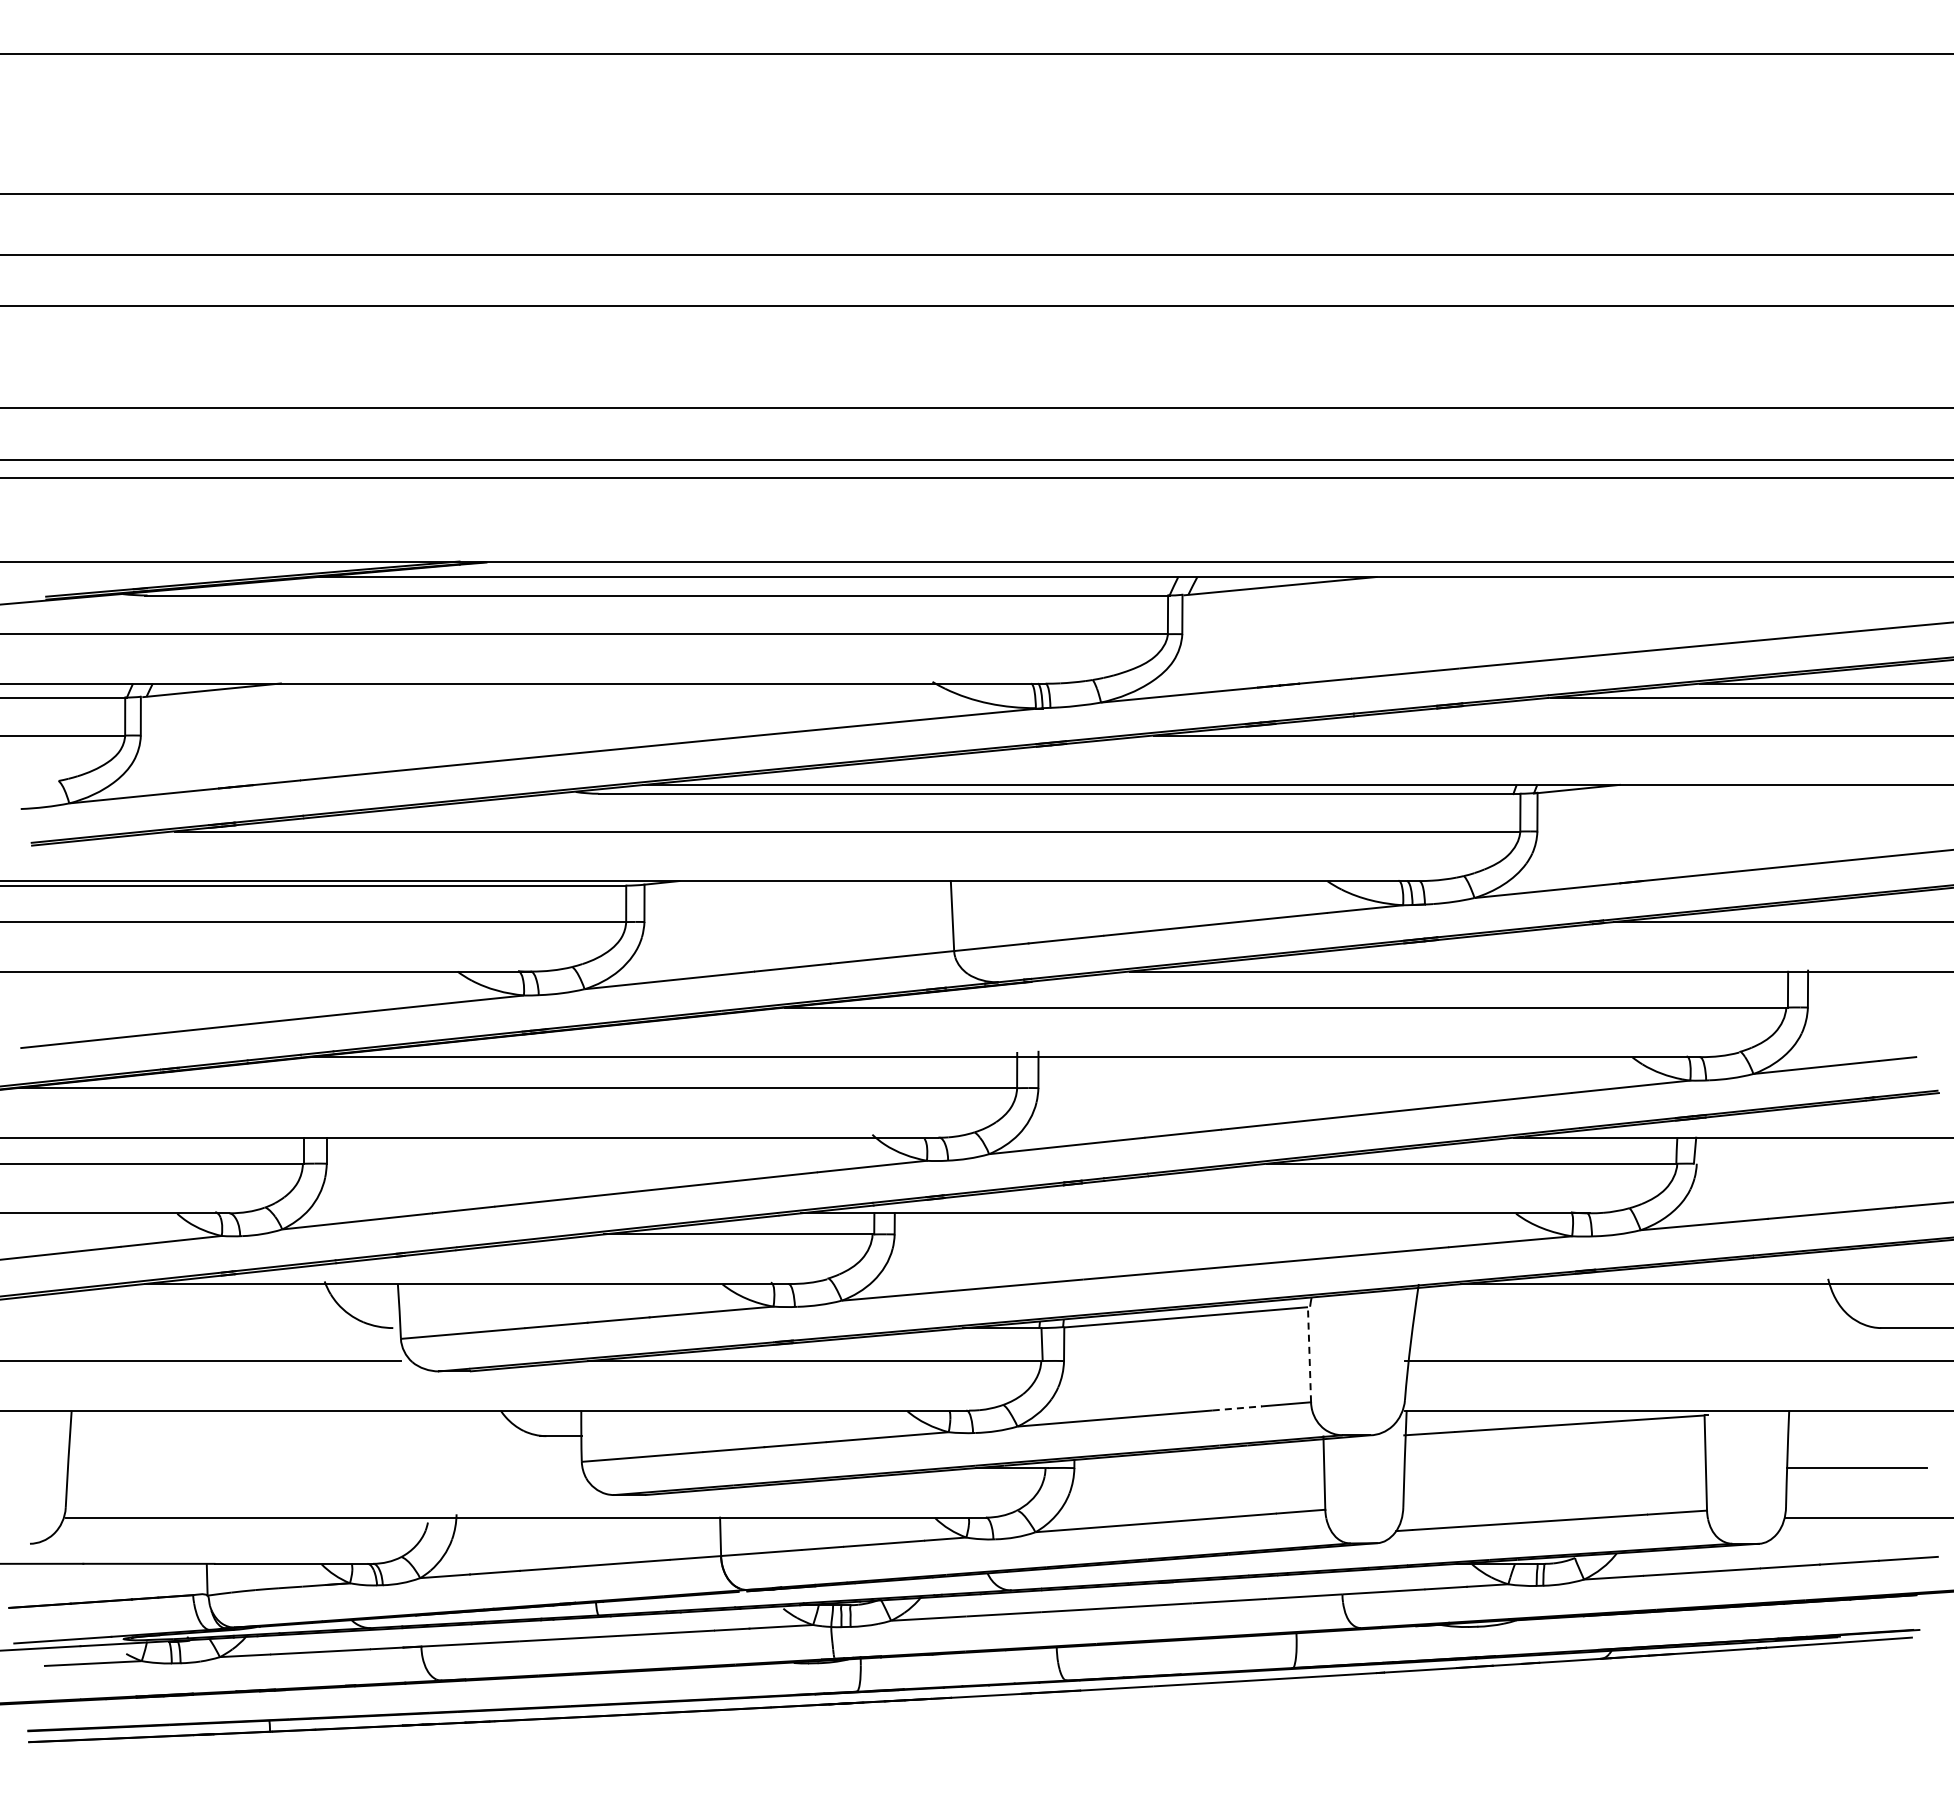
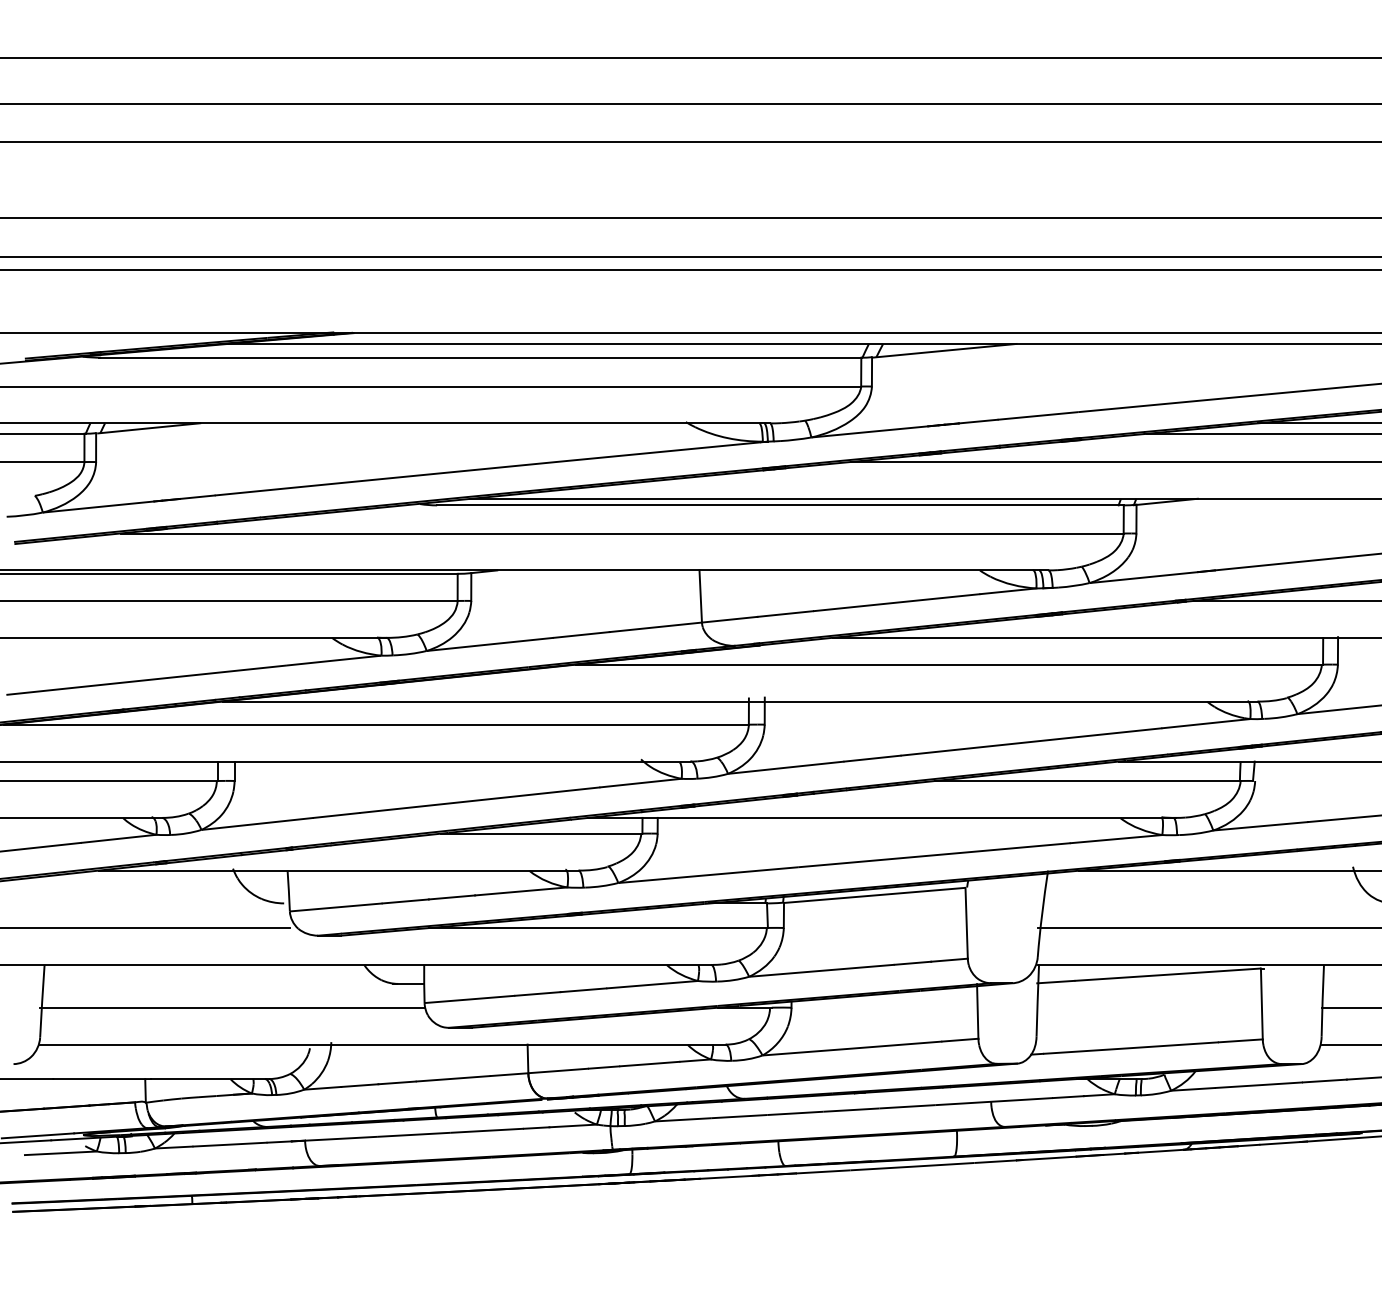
line: (1309, 1354) -> (966, 923), dashed -> solid
line: (1237, 1408) -> (913, 963), dashed -> solid
line: (323, 1468) -> (232, 1008), added

